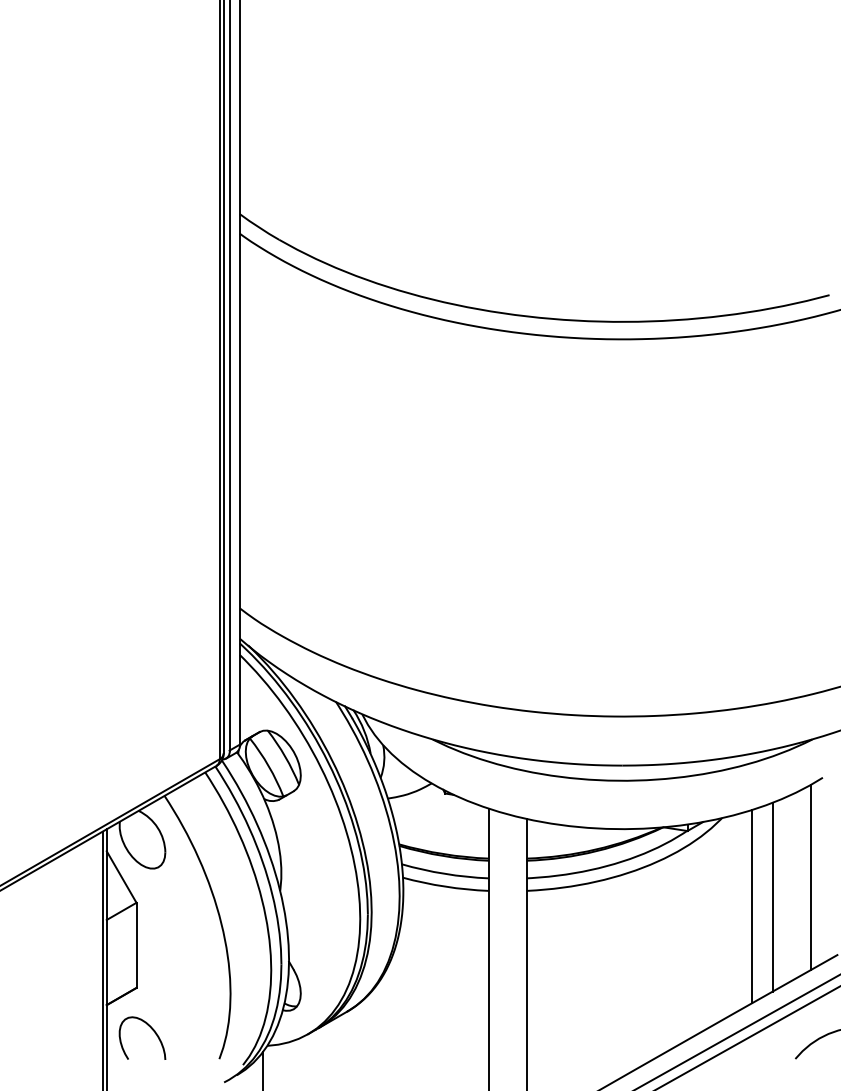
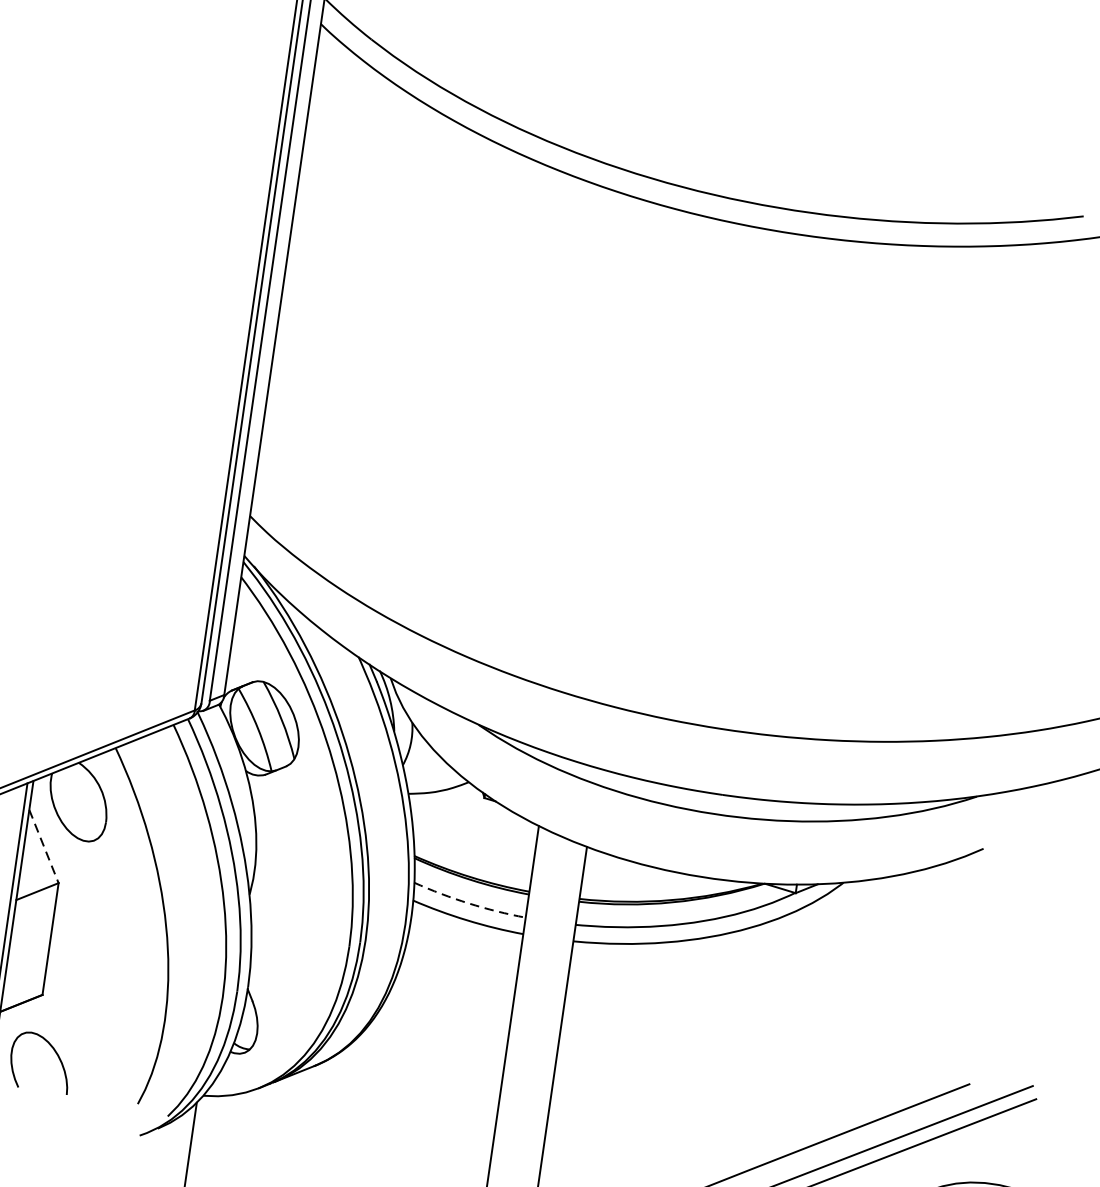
arc: (444, 873) -> (468, 902), solid -> dashed
line: (121, 877) -> (43, 847), solid -> dashed
line: (810, 877) -> (948, 977), removed
line: (772, 896) -> (894, 995), removed
line: (752, 906) -> (866, 1004), removed

